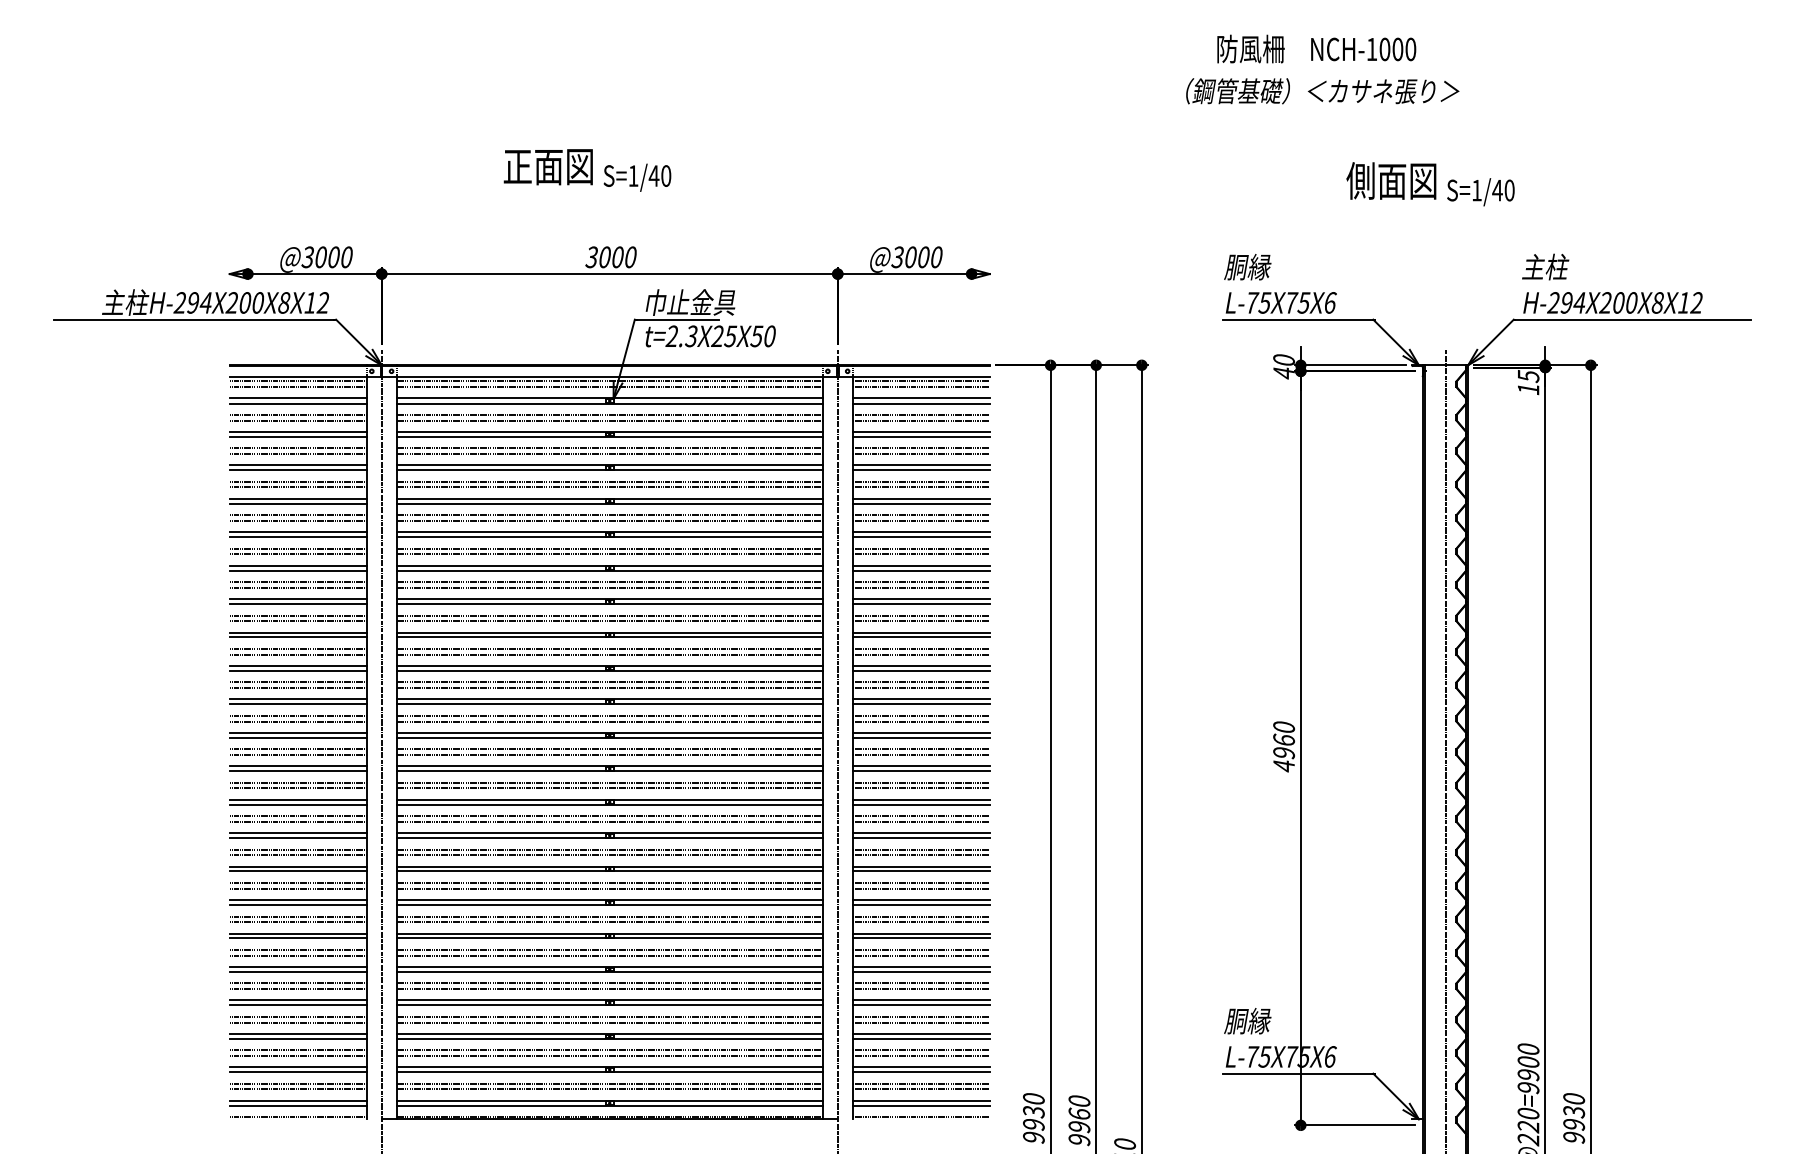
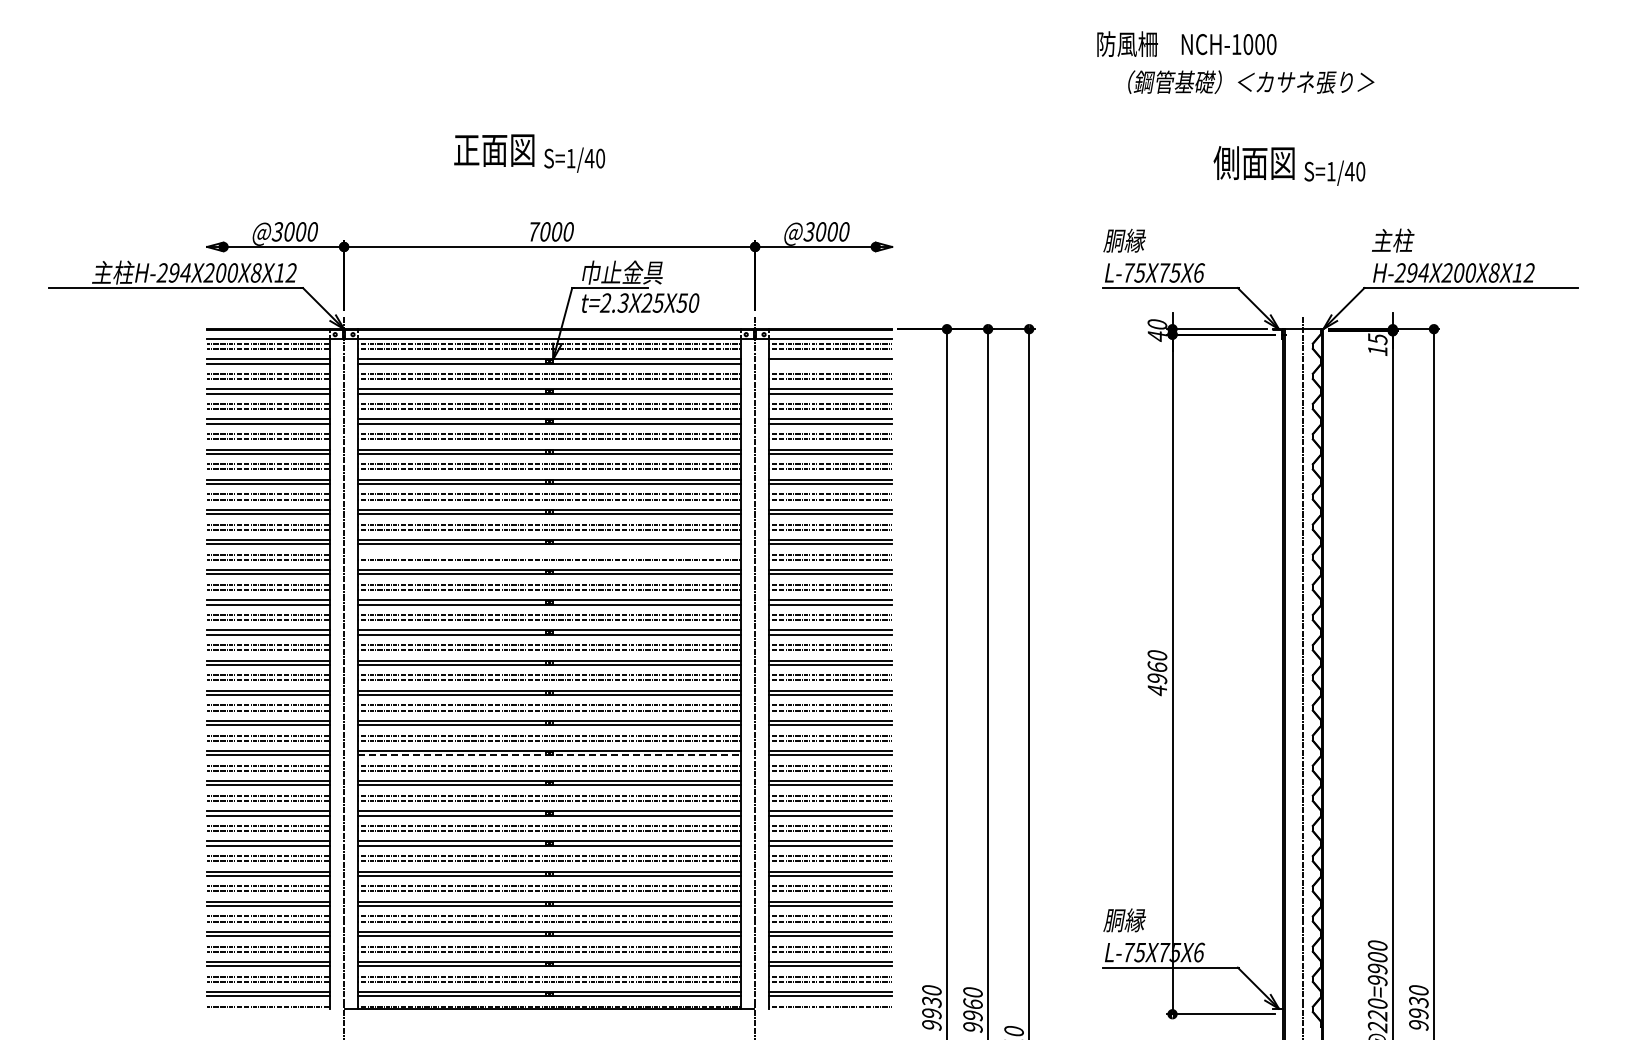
text: (1323, 90) -> (1251, 81), moved
text: (591, 256) -> (533, 231), 3000 -> 7000
line: (921, 403) -> (830, 363), removed
line: (609, 615) -> (549, 554), removed
line: (609, 838) -> (549, 755), solid -> dashed

